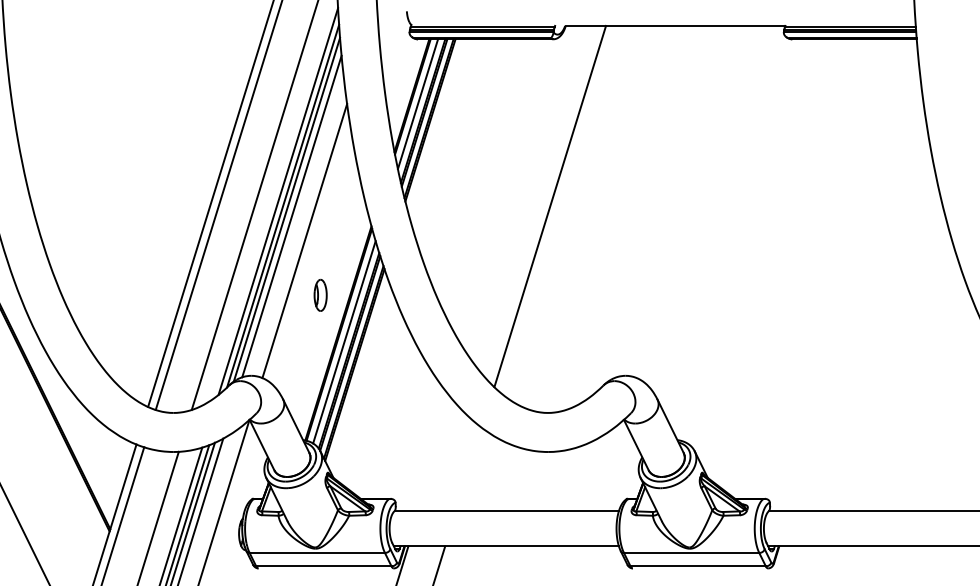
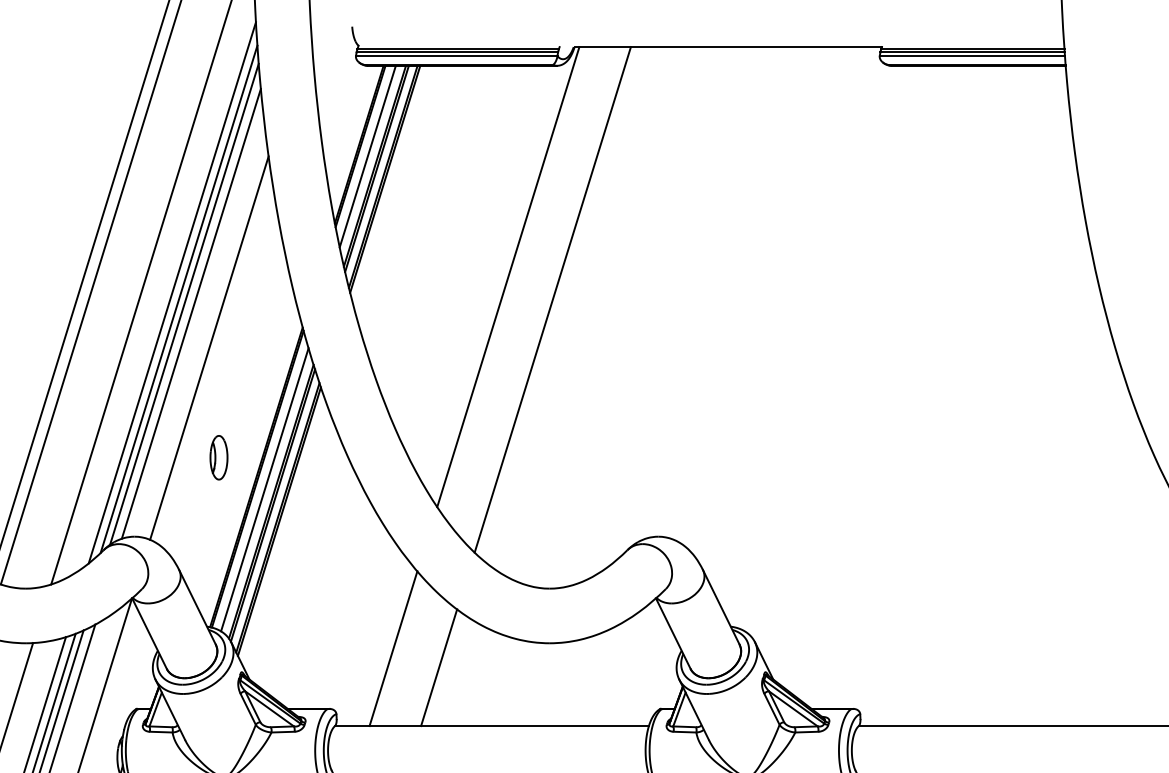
line: (518, 189) -> (508, 275), added
part: (320, 294) -> (218, 456), moved
line: (436, 455) -> (393, 648), added
line: (468, 469) -> (438, 667), added

